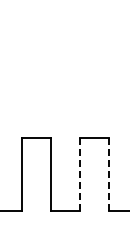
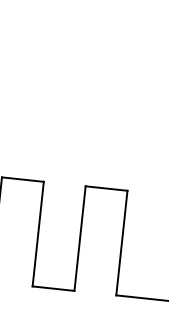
line: (80, 173) -> (80, 237), dashed -> solid
line: (109, 174) -> (122, 243), dashed -> solid

